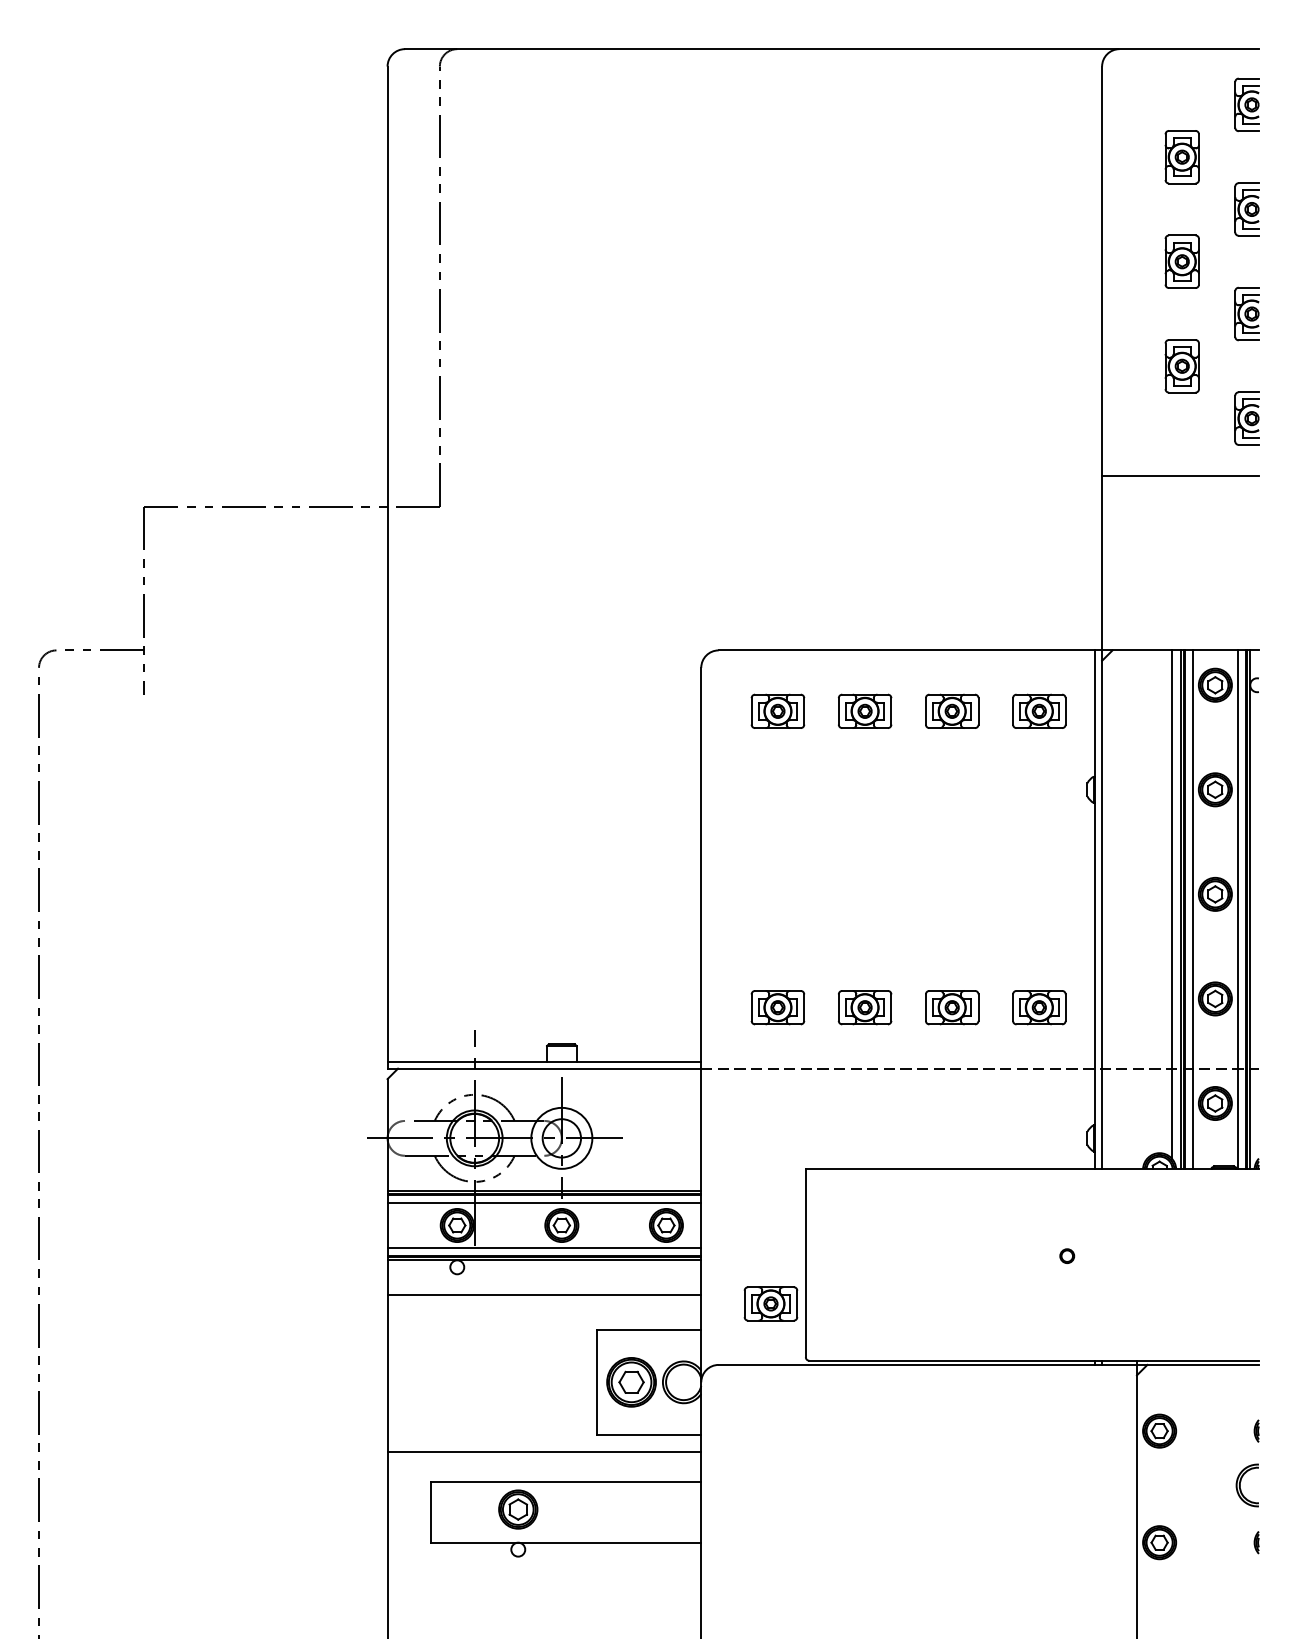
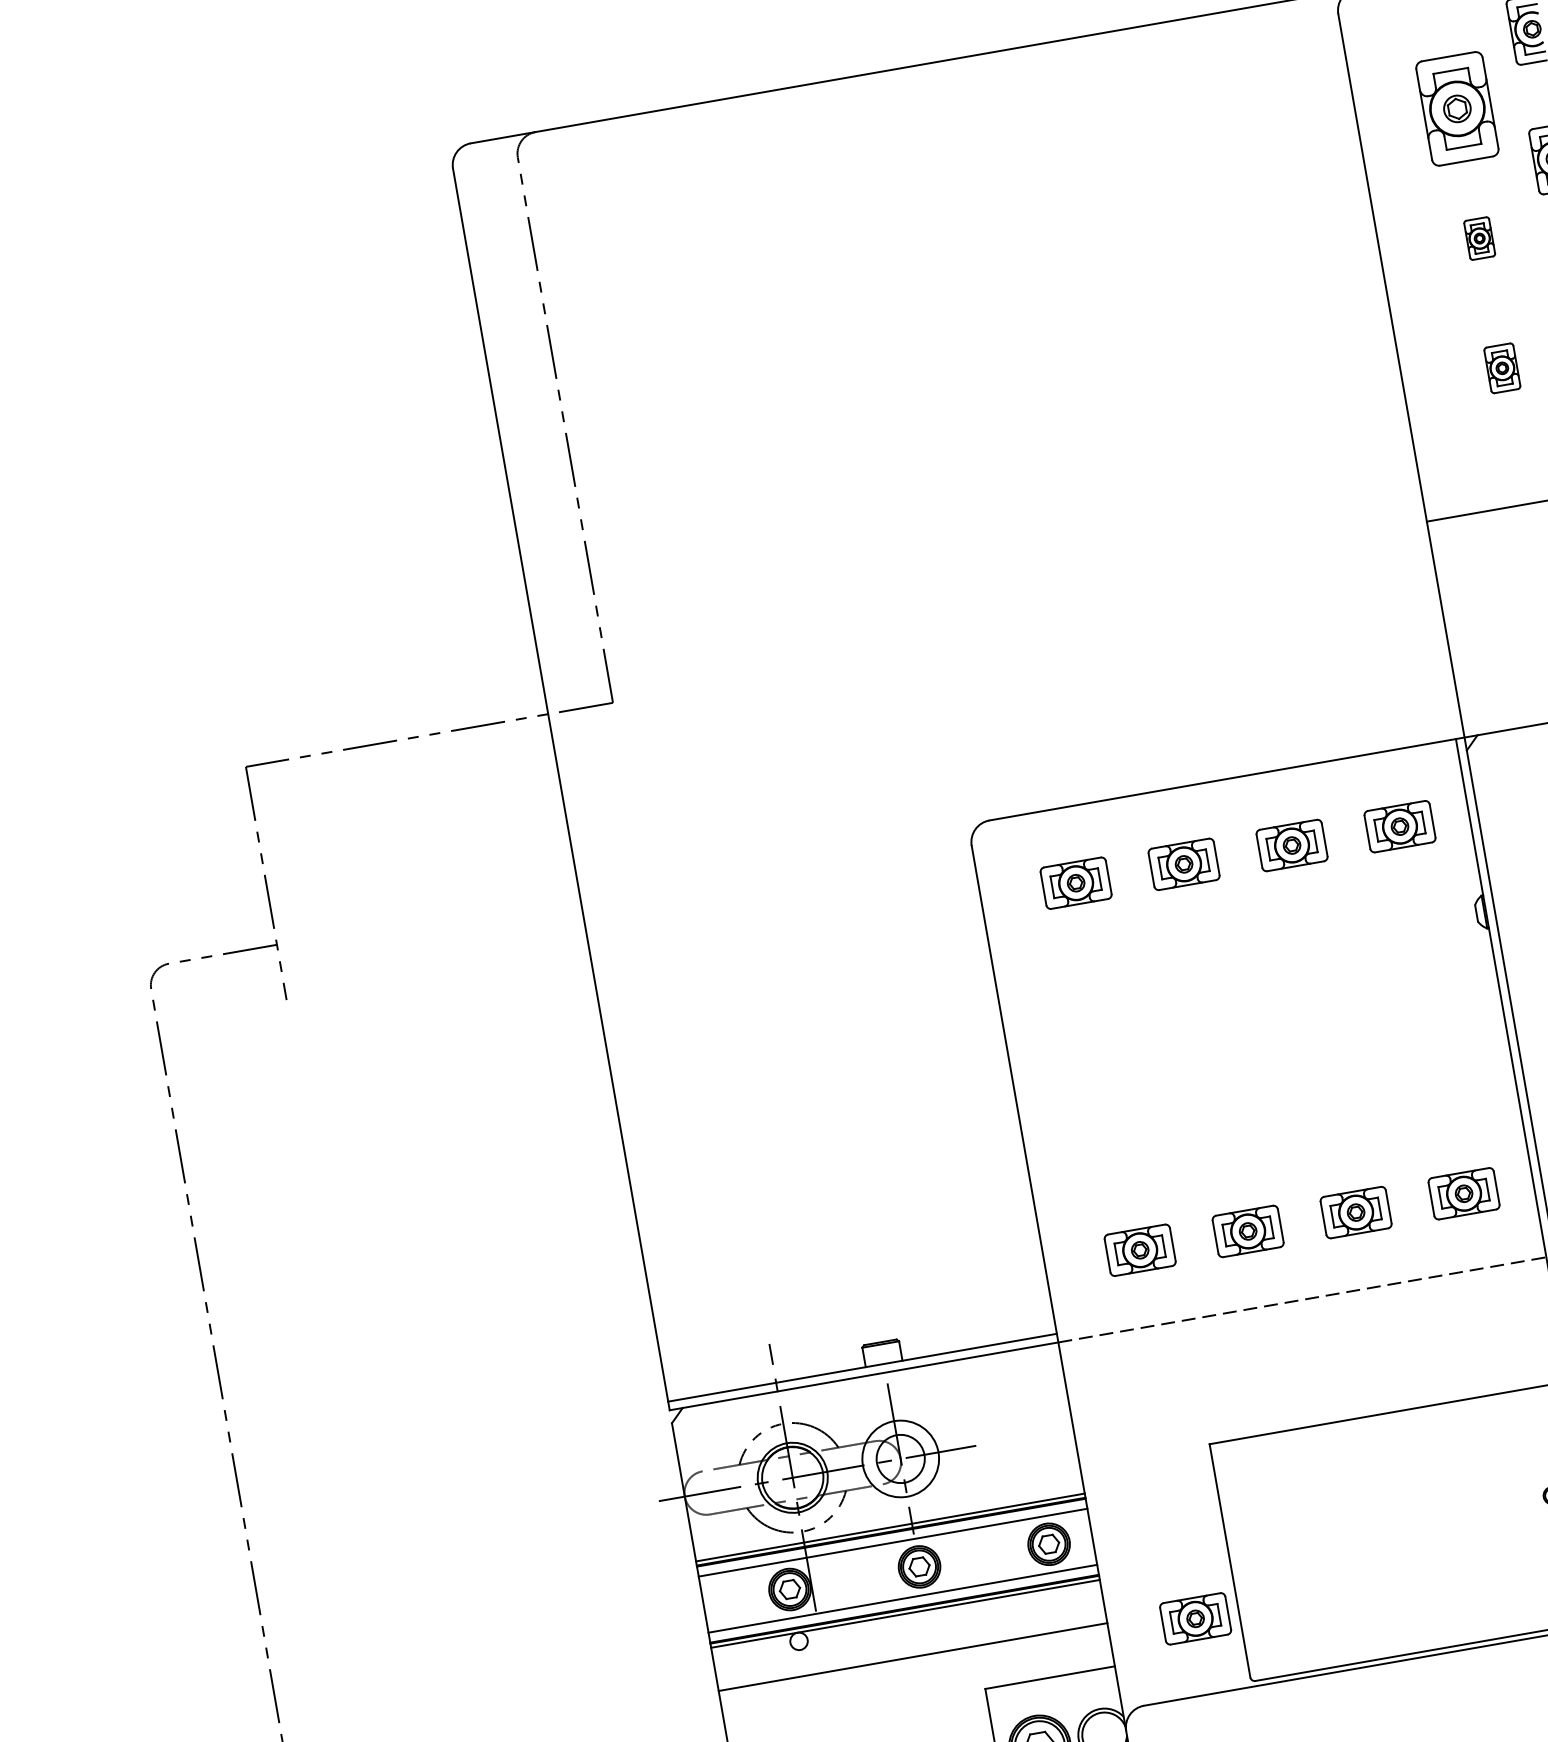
part: (1181, 157) -> (1456, 109), size x1.6
part: (1181, 261) -> (1478, 238), size x0.6
part: (1181, 366) -> (1501, 368), size x0.7

